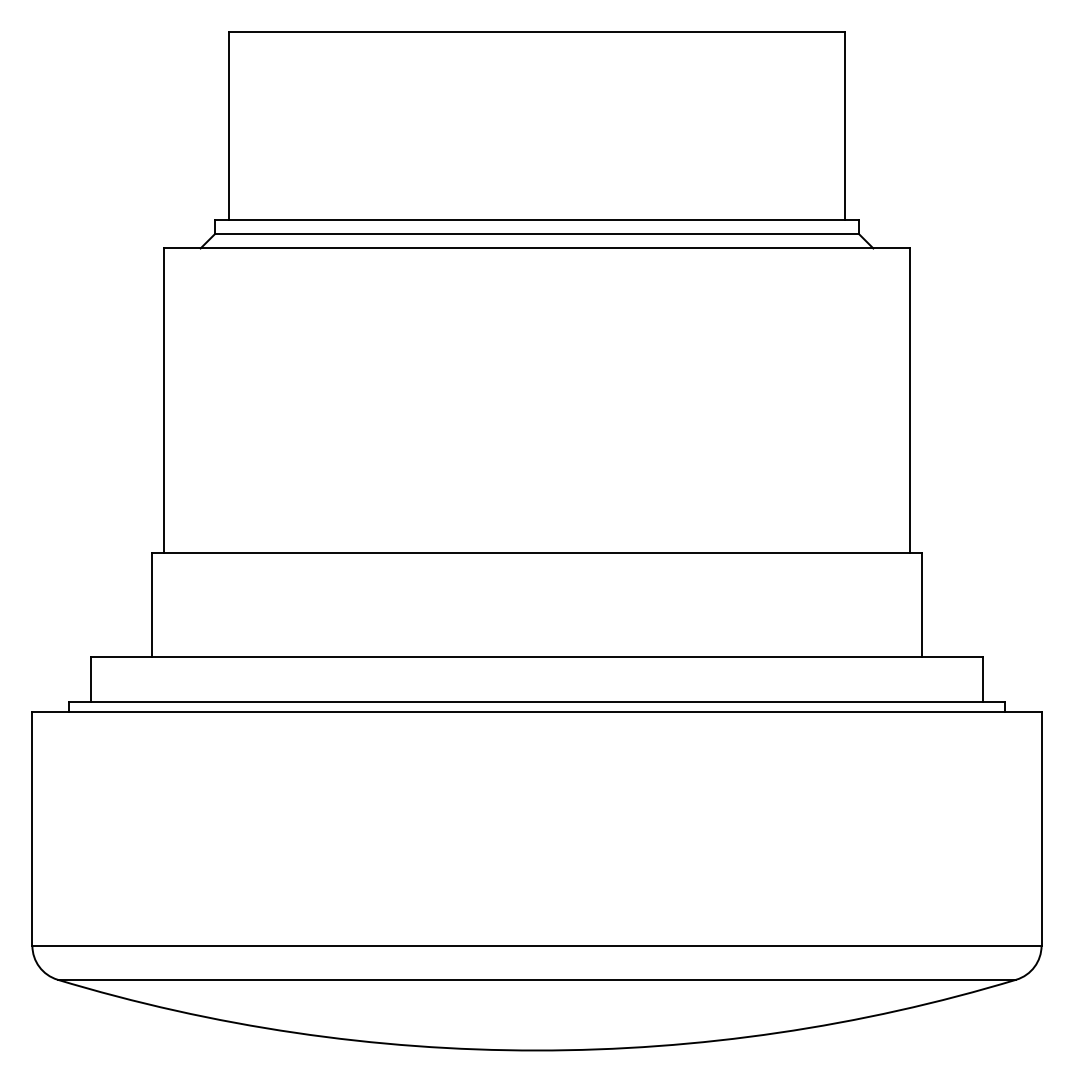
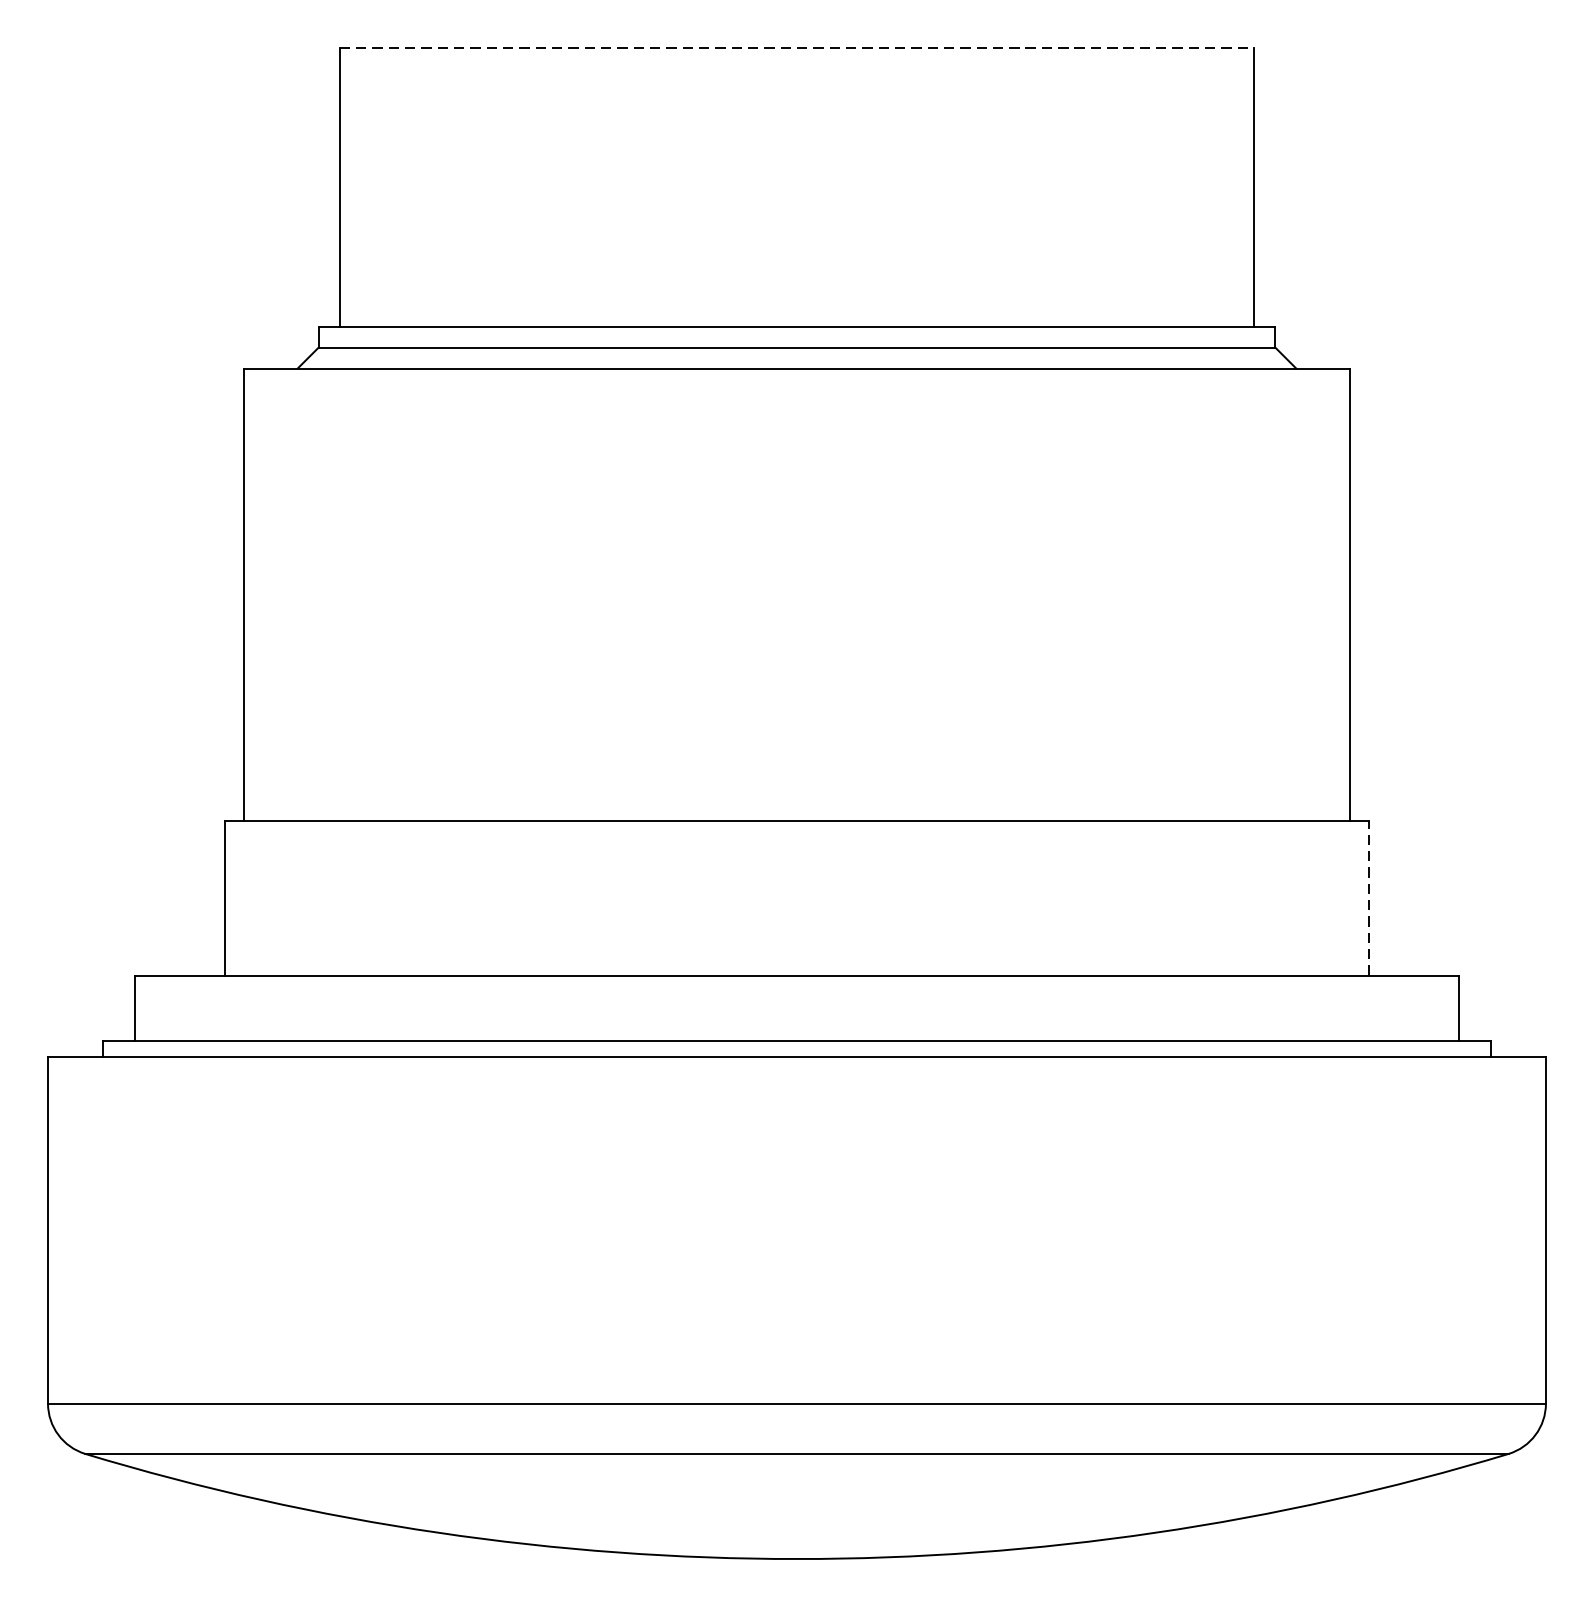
line: (537, 32) -> (797, 47), solid -> dashed
line: (922, 604) -> (1369, 897), solid -> dashed

